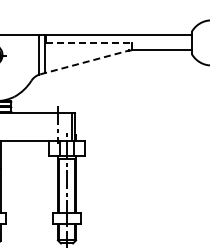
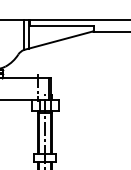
line: (88, 42) -> (61, 25), dashed -> solid
line: (85, 62) -> (59, 40), dashed -> solid

